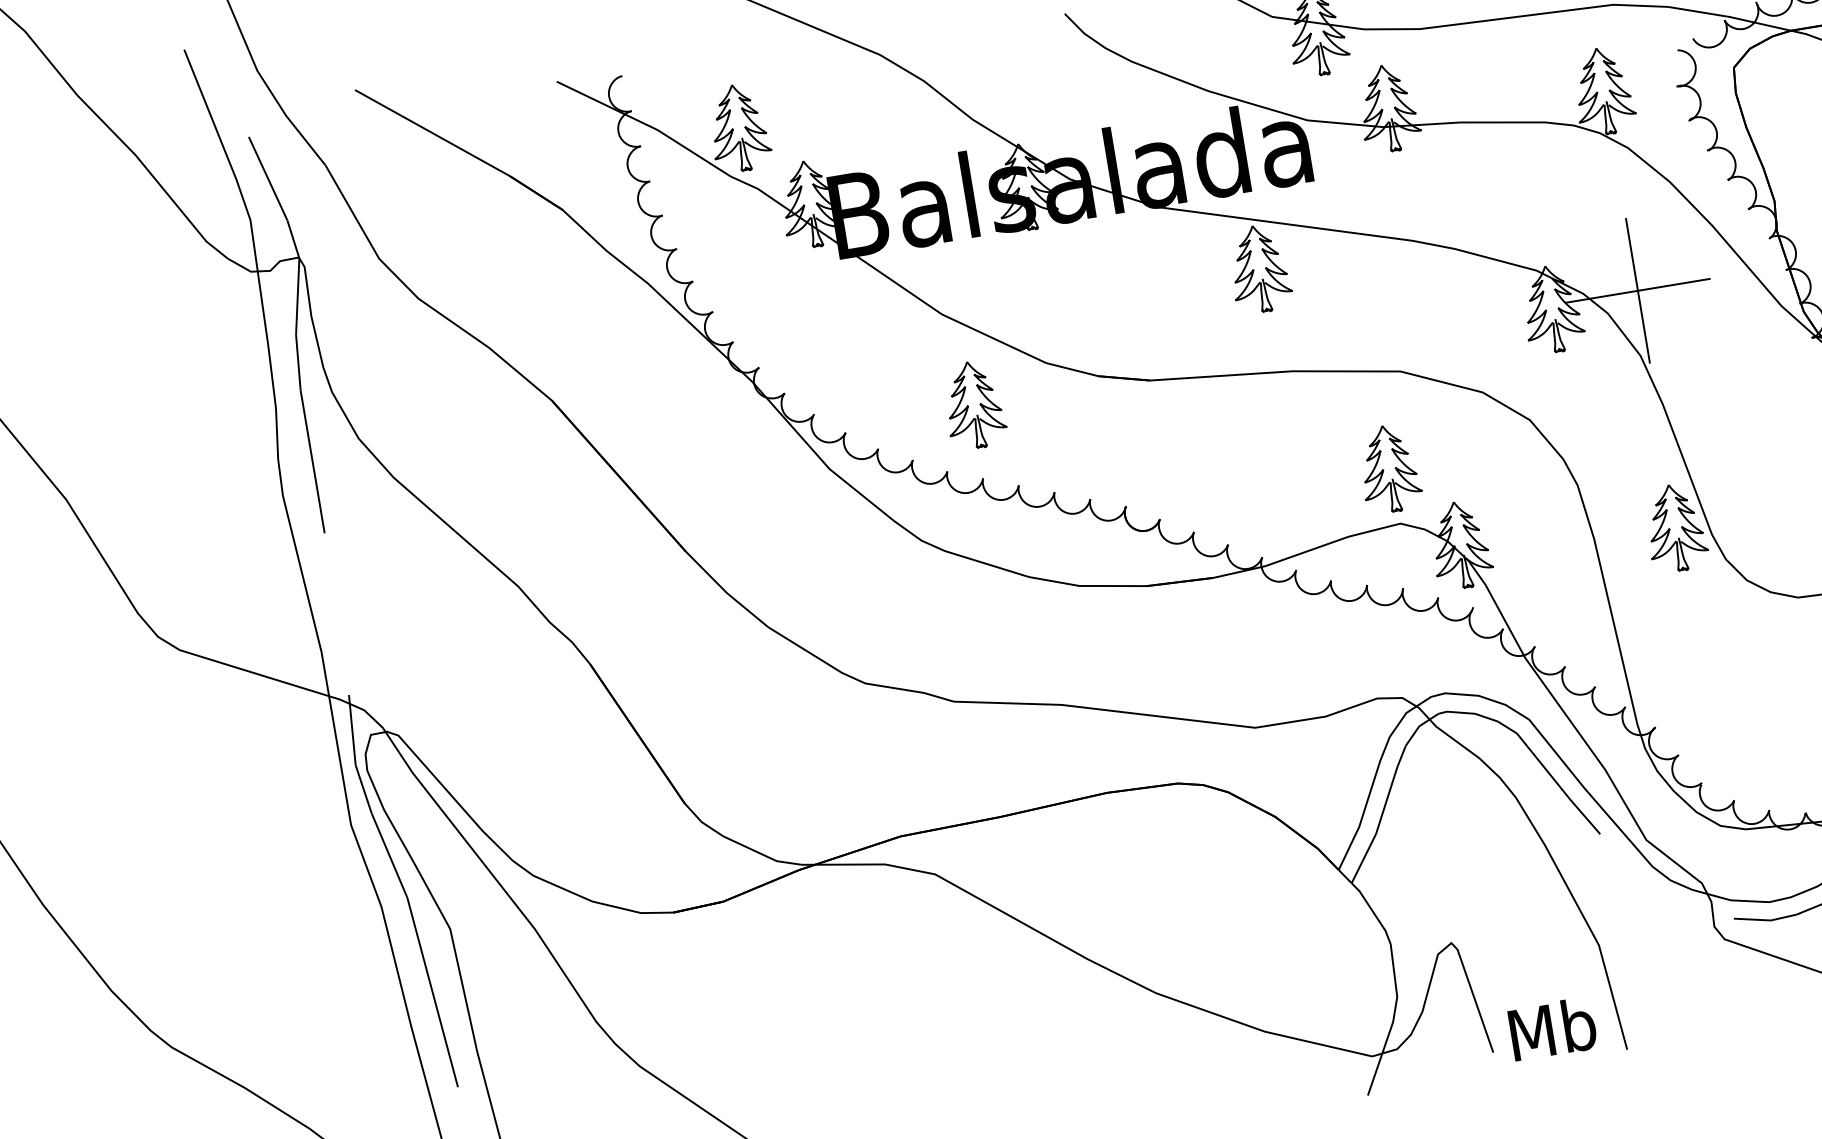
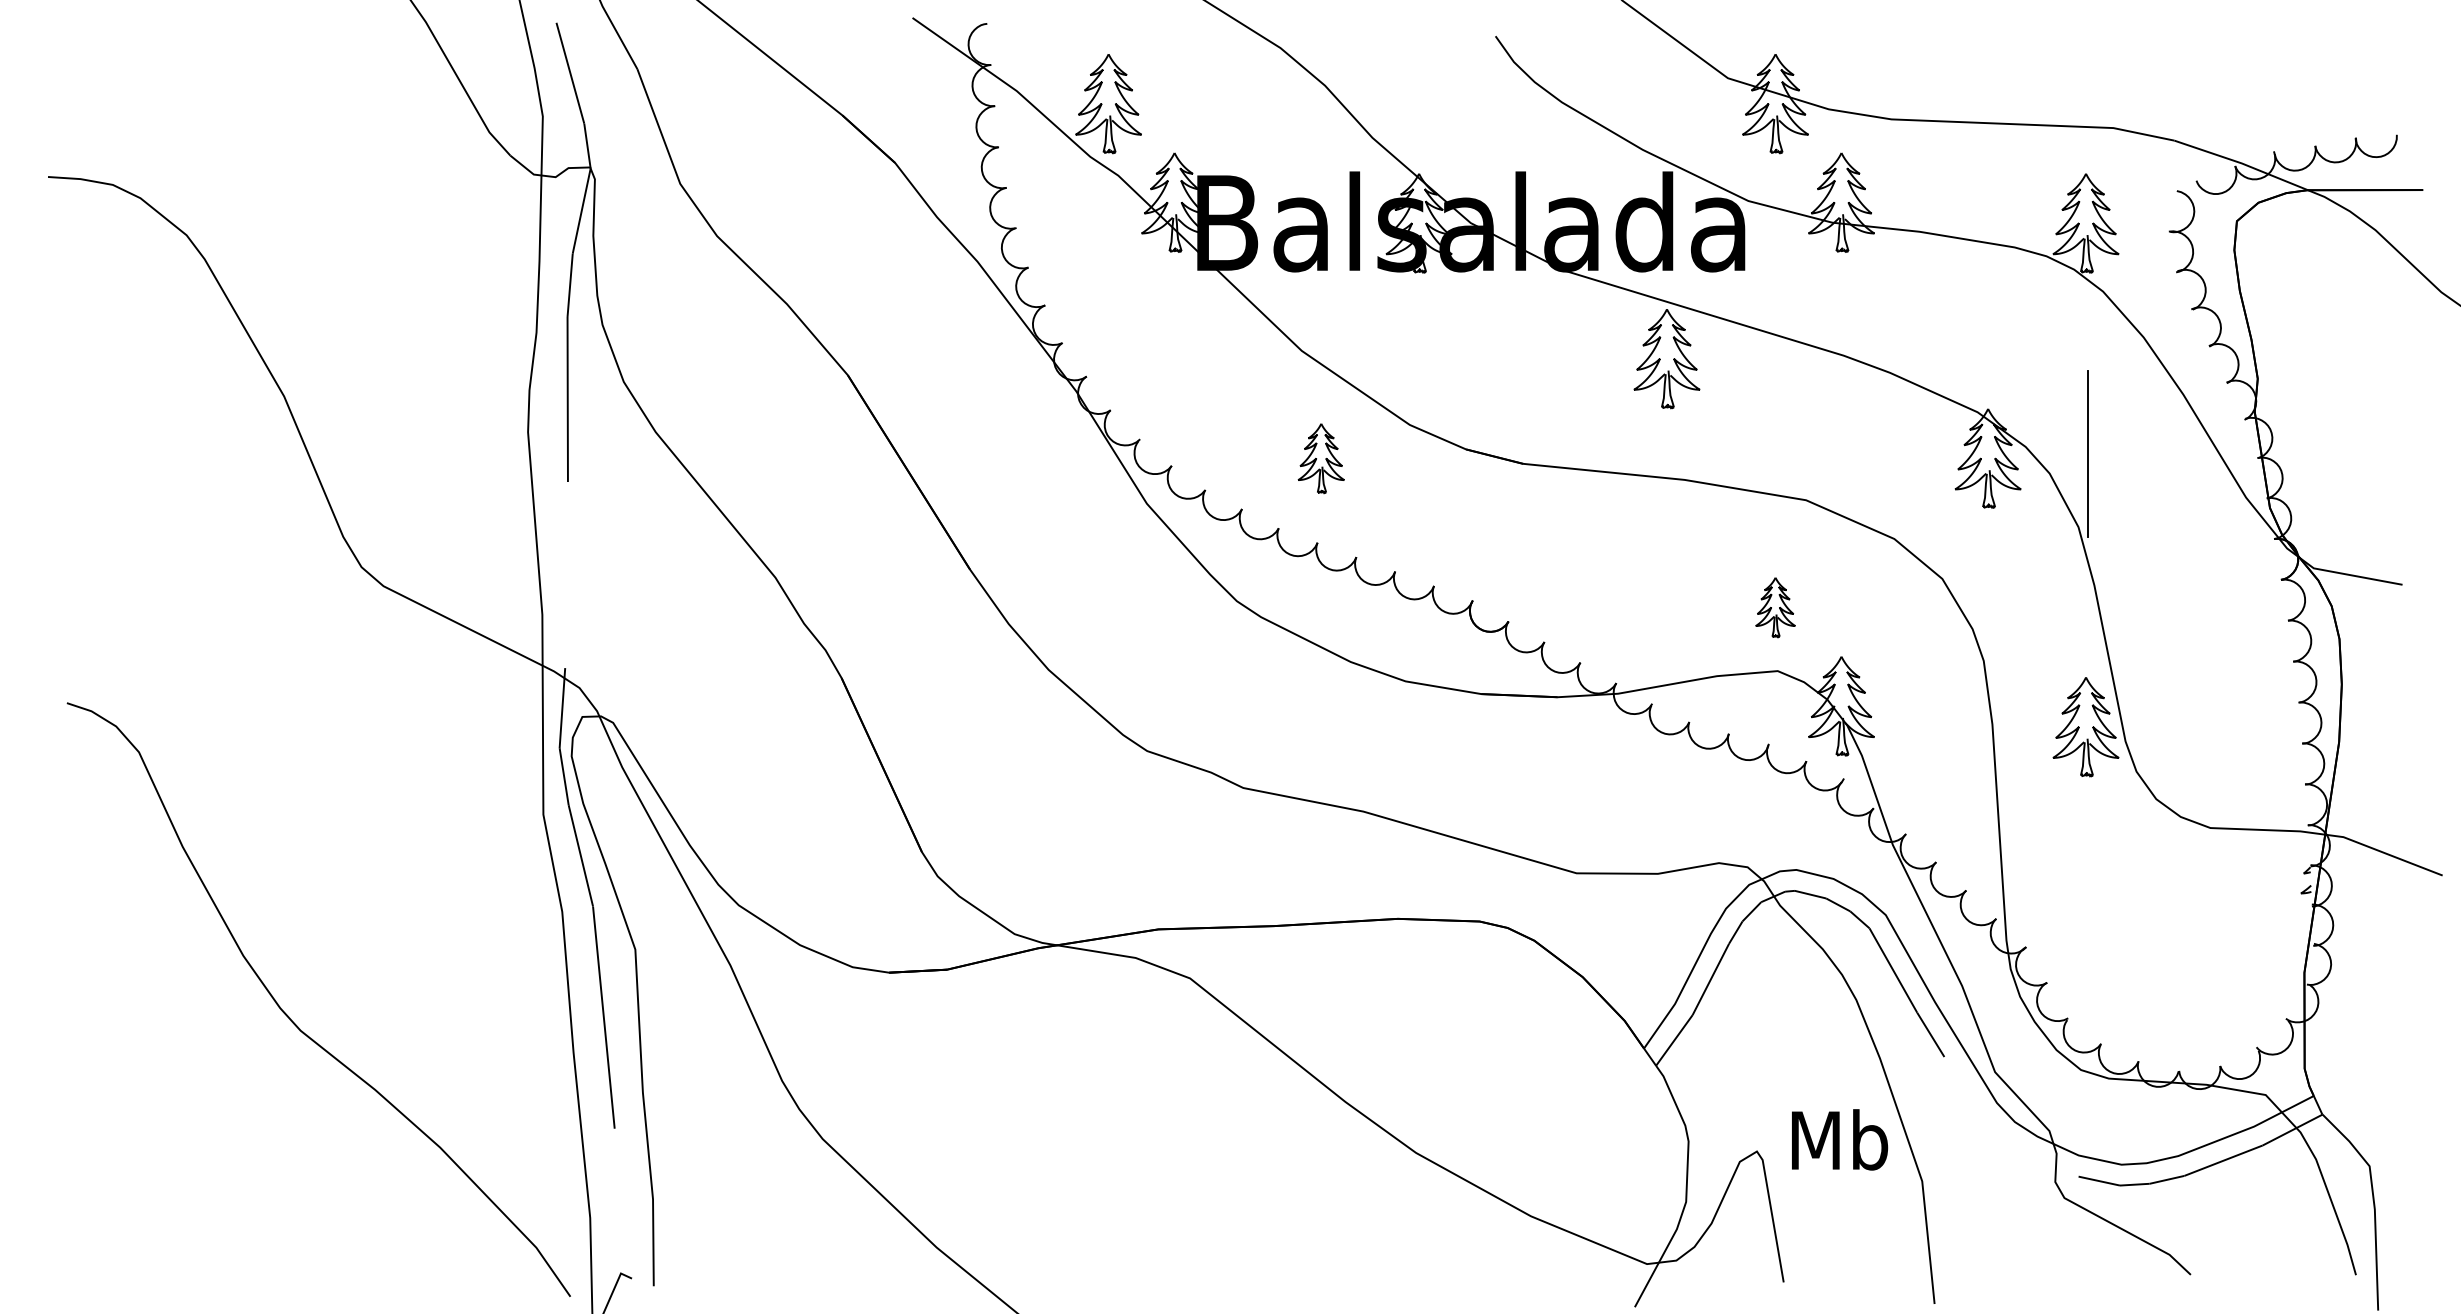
line: (1637, 290) -> (2087, 453), removed
part: (974, 404) -> (1321, 458), size x0.7
part: (1389, 468) -> (1775, 607), size x0.6
text: (1553, 1028) -> (1840, 1139), moved

